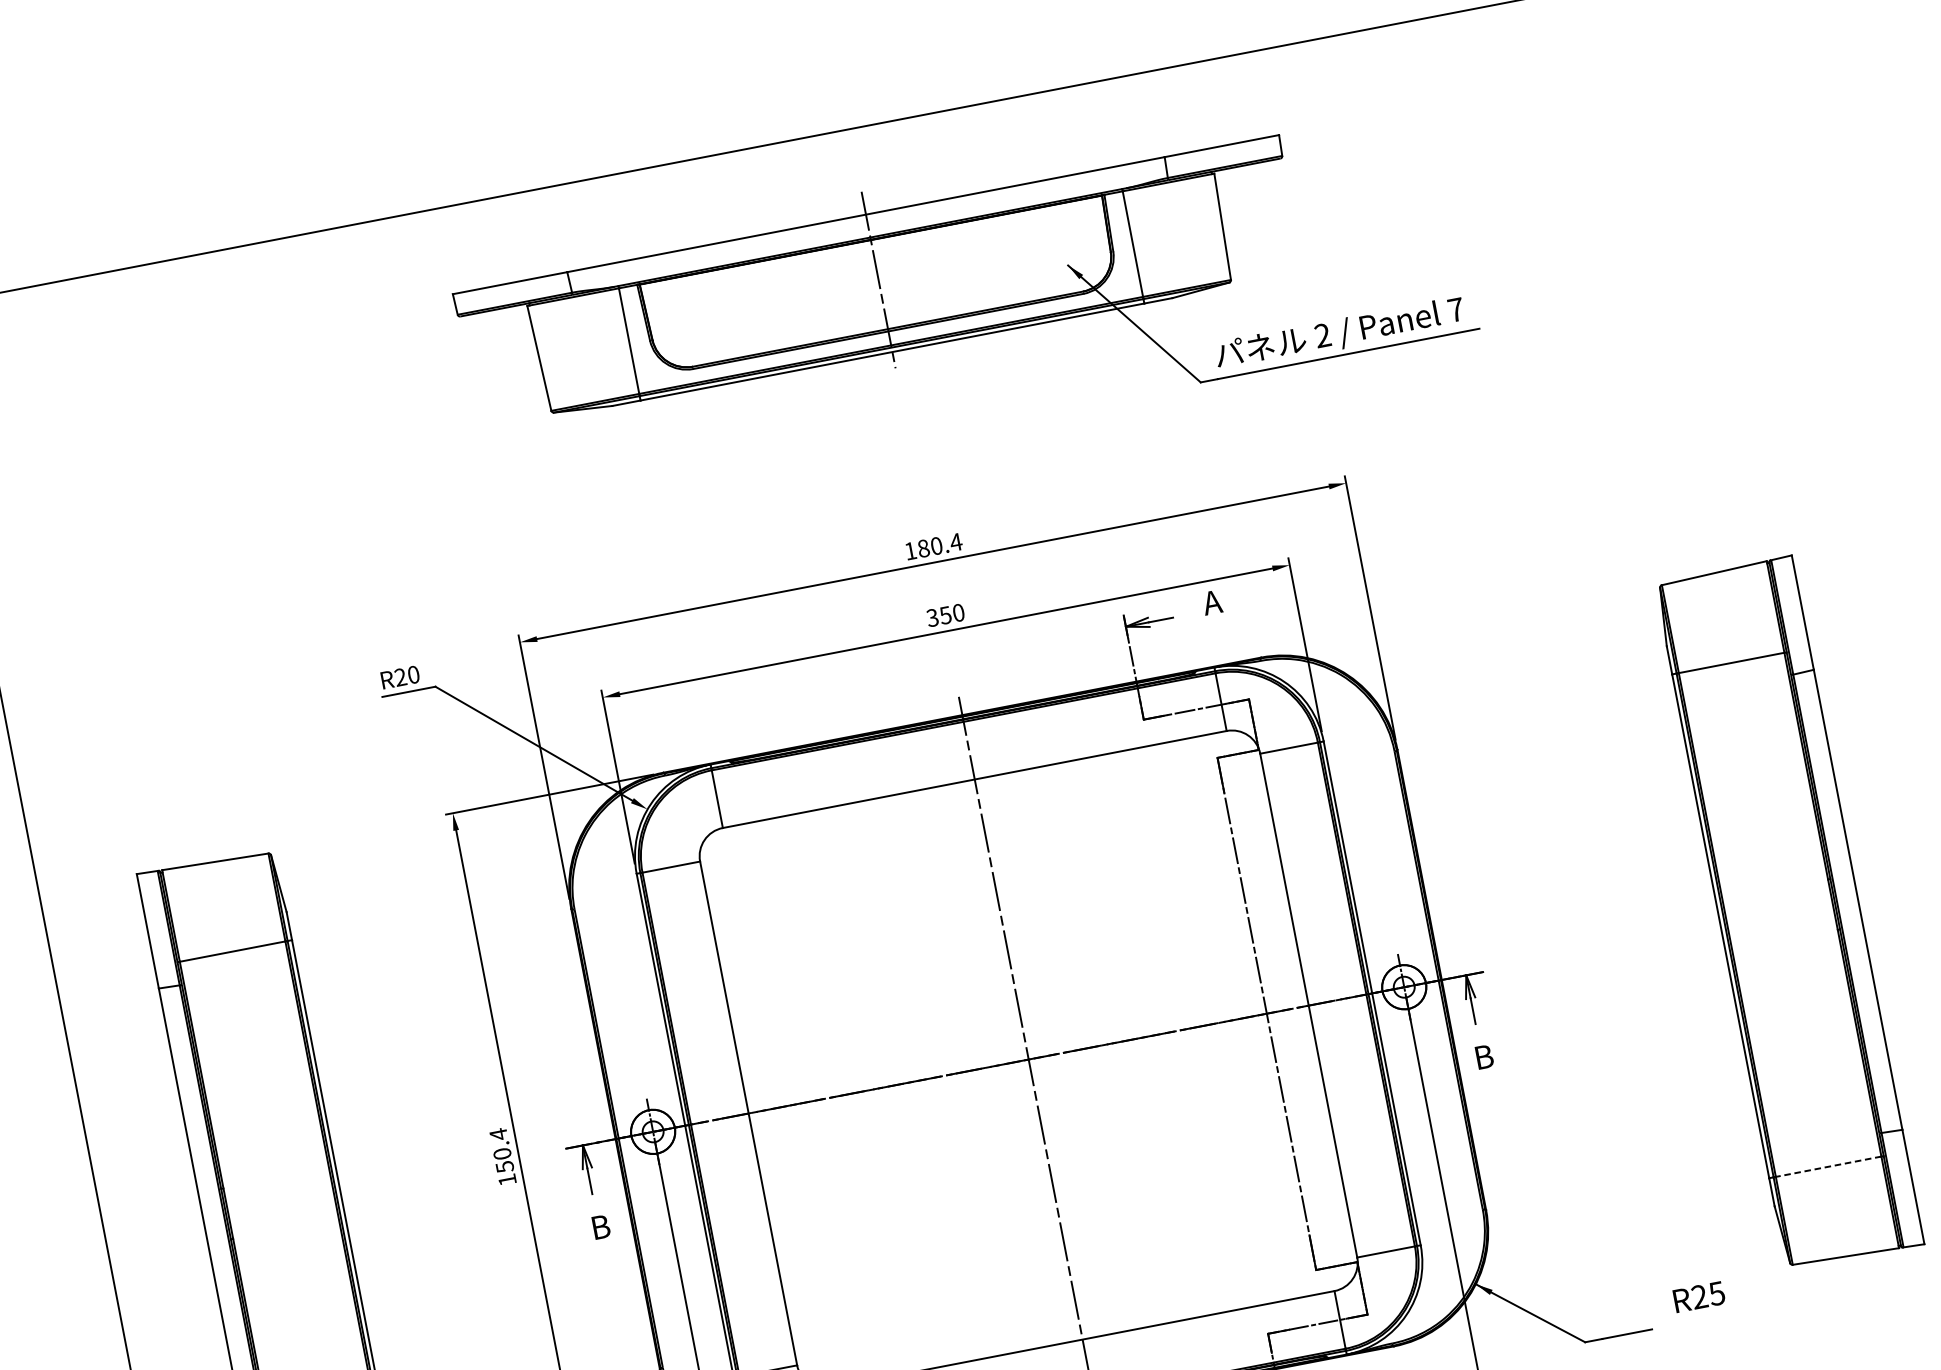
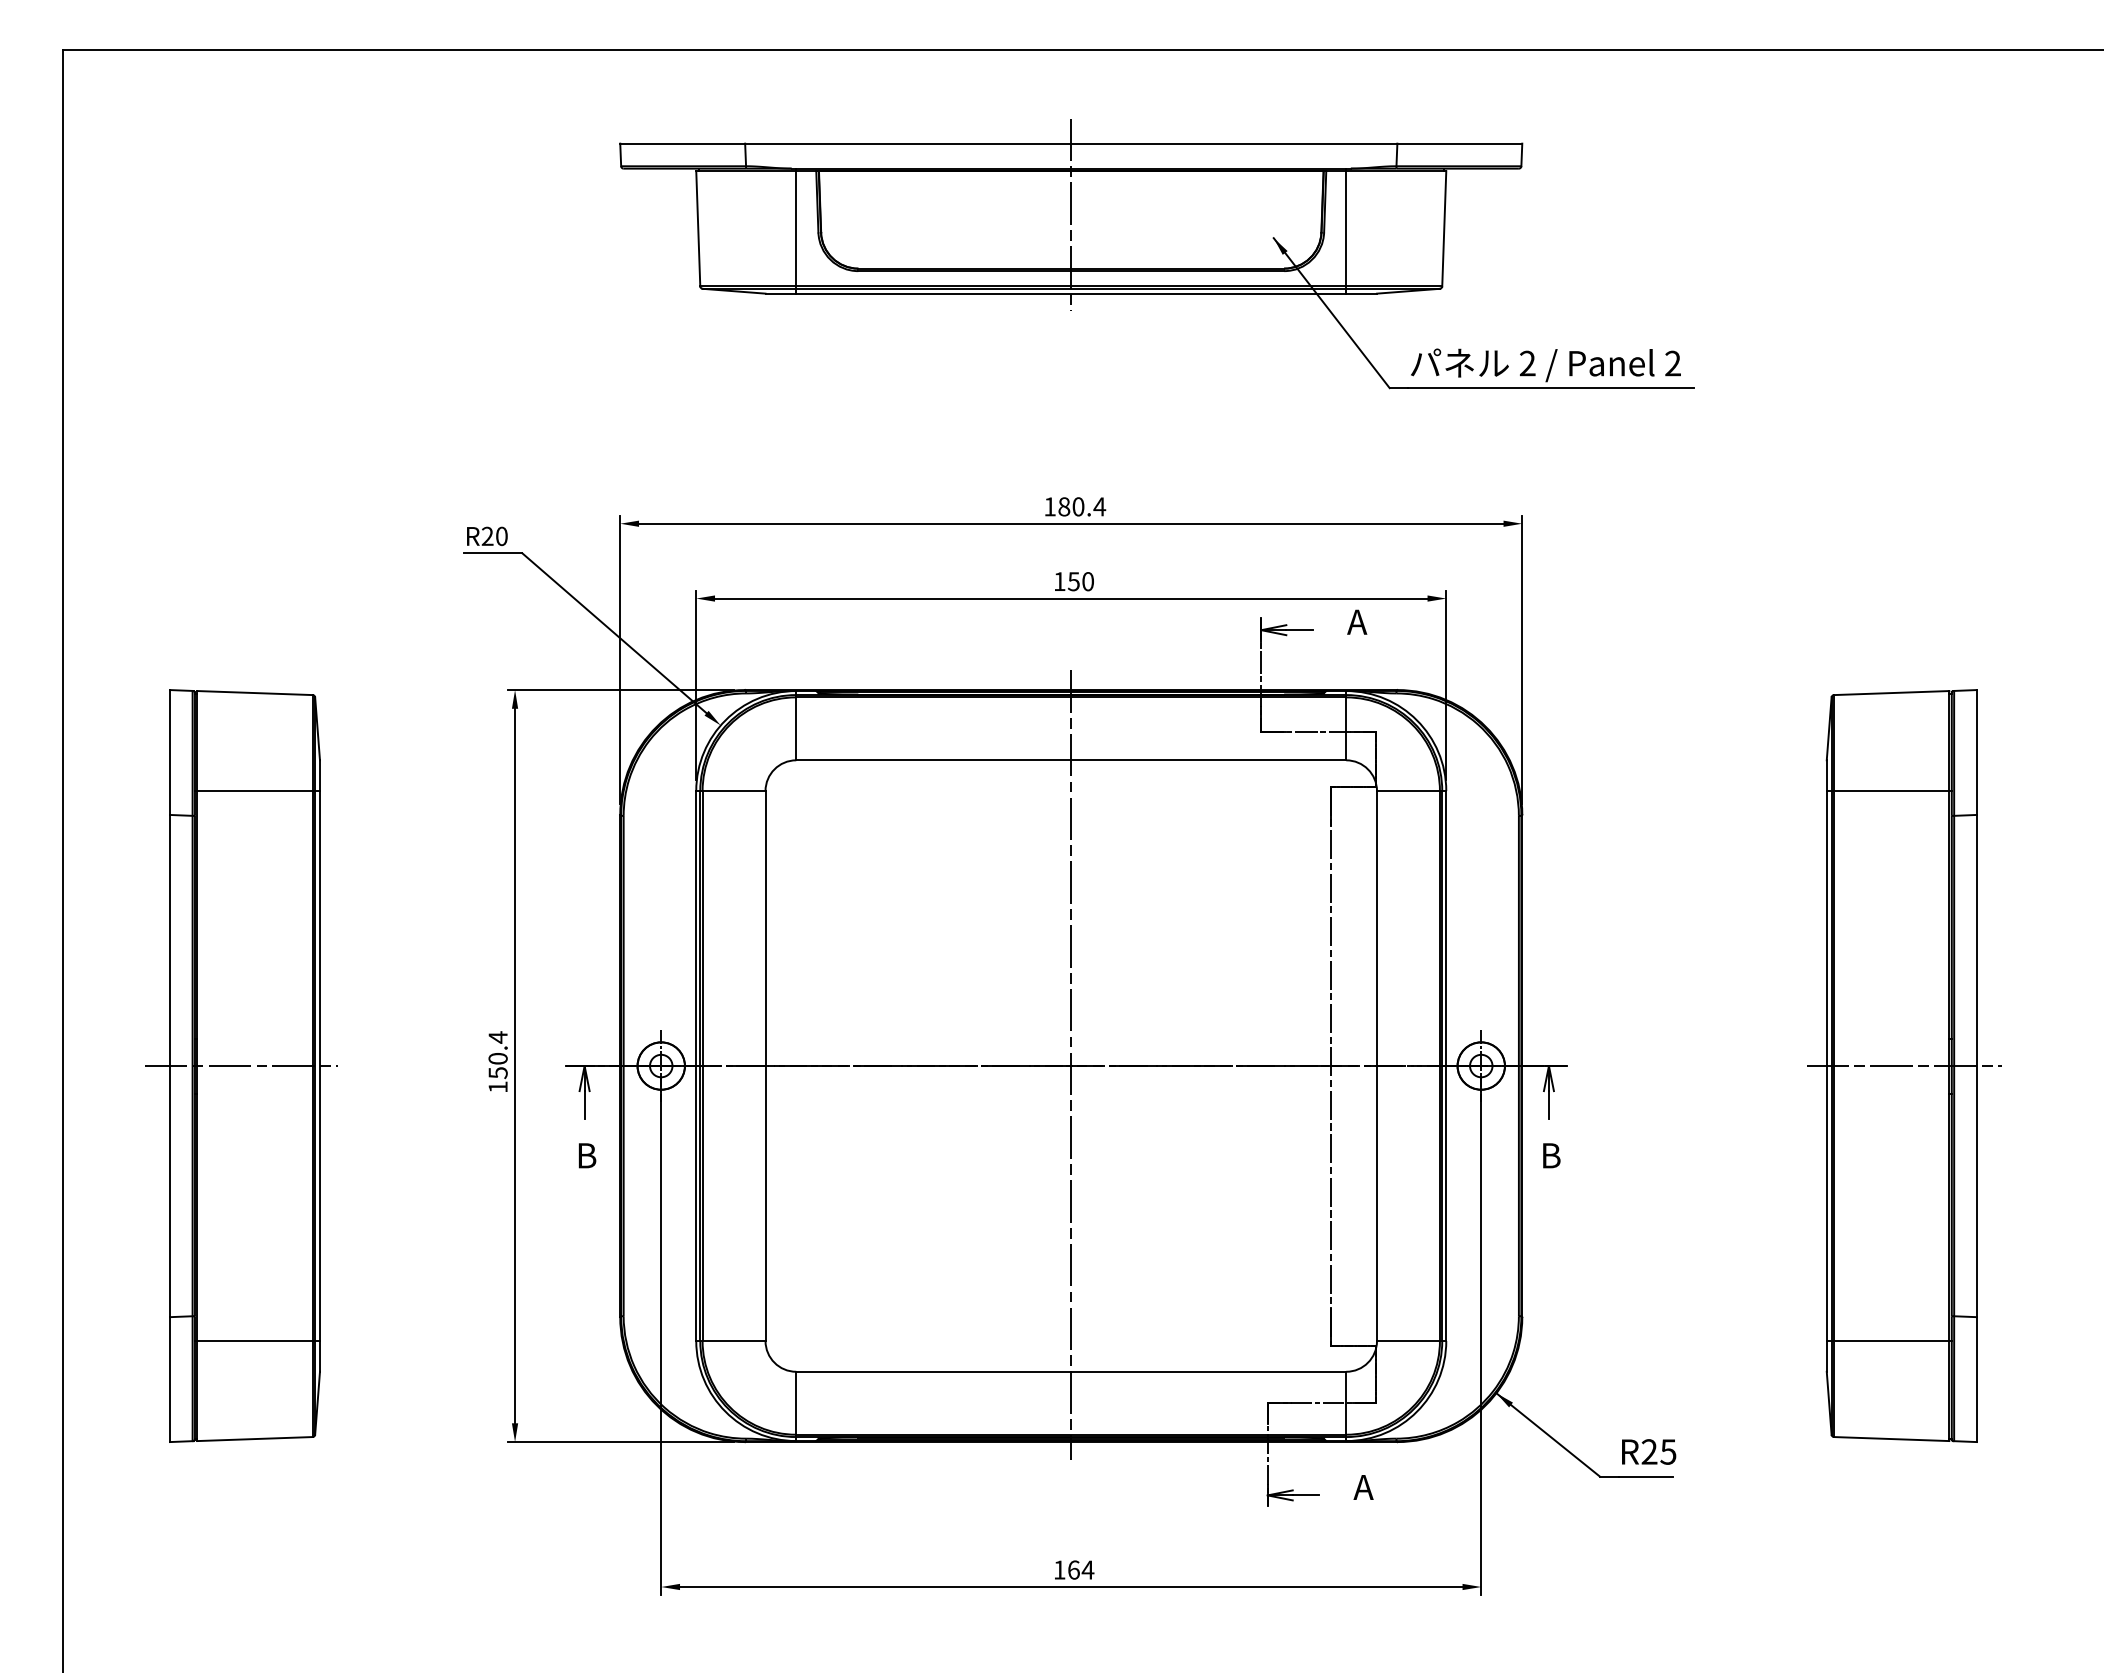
text: (1456, 309) -> (1673, 363), 7 -> 2
text: (932, 617) -> (1059, 581), 350 -> 150
line: (1791, 913) -> (1903, 1066), added
line: (1828, 1167) -> (1891, 1341), dashed -> solid
line: (267, 1206) -> (240, 1066), added
text: (1699, 1296) -> (1649, 1451), moved

